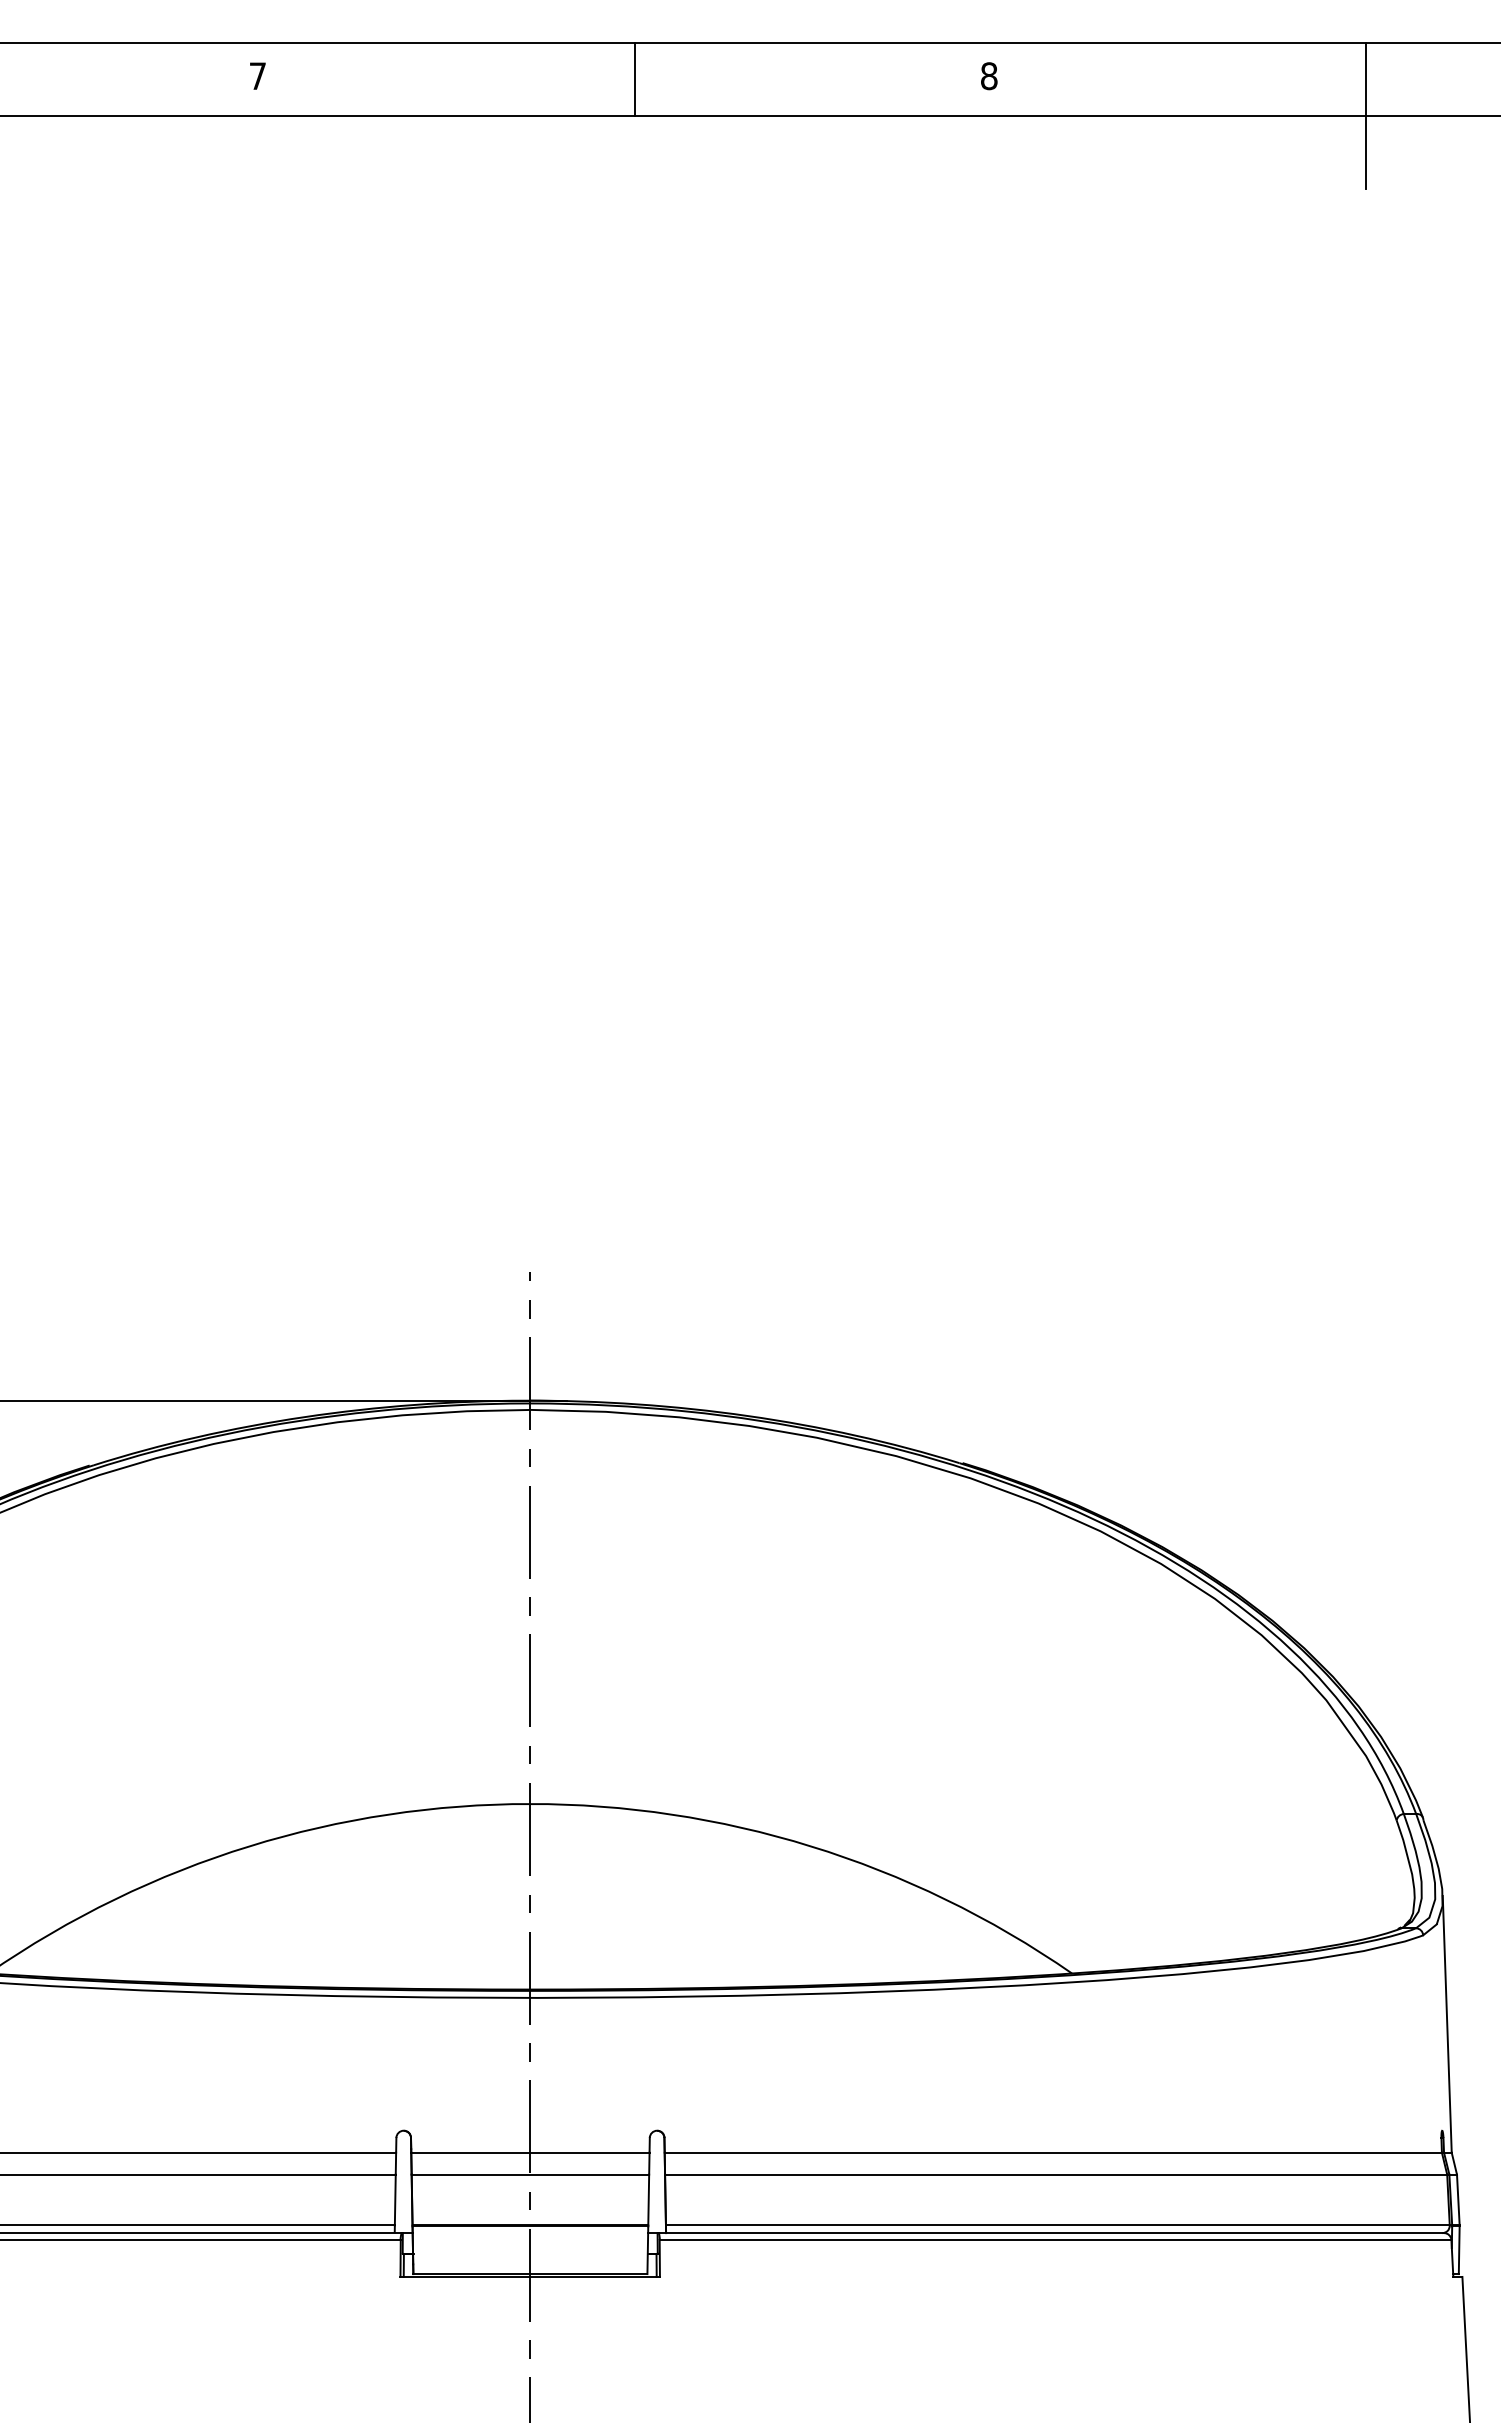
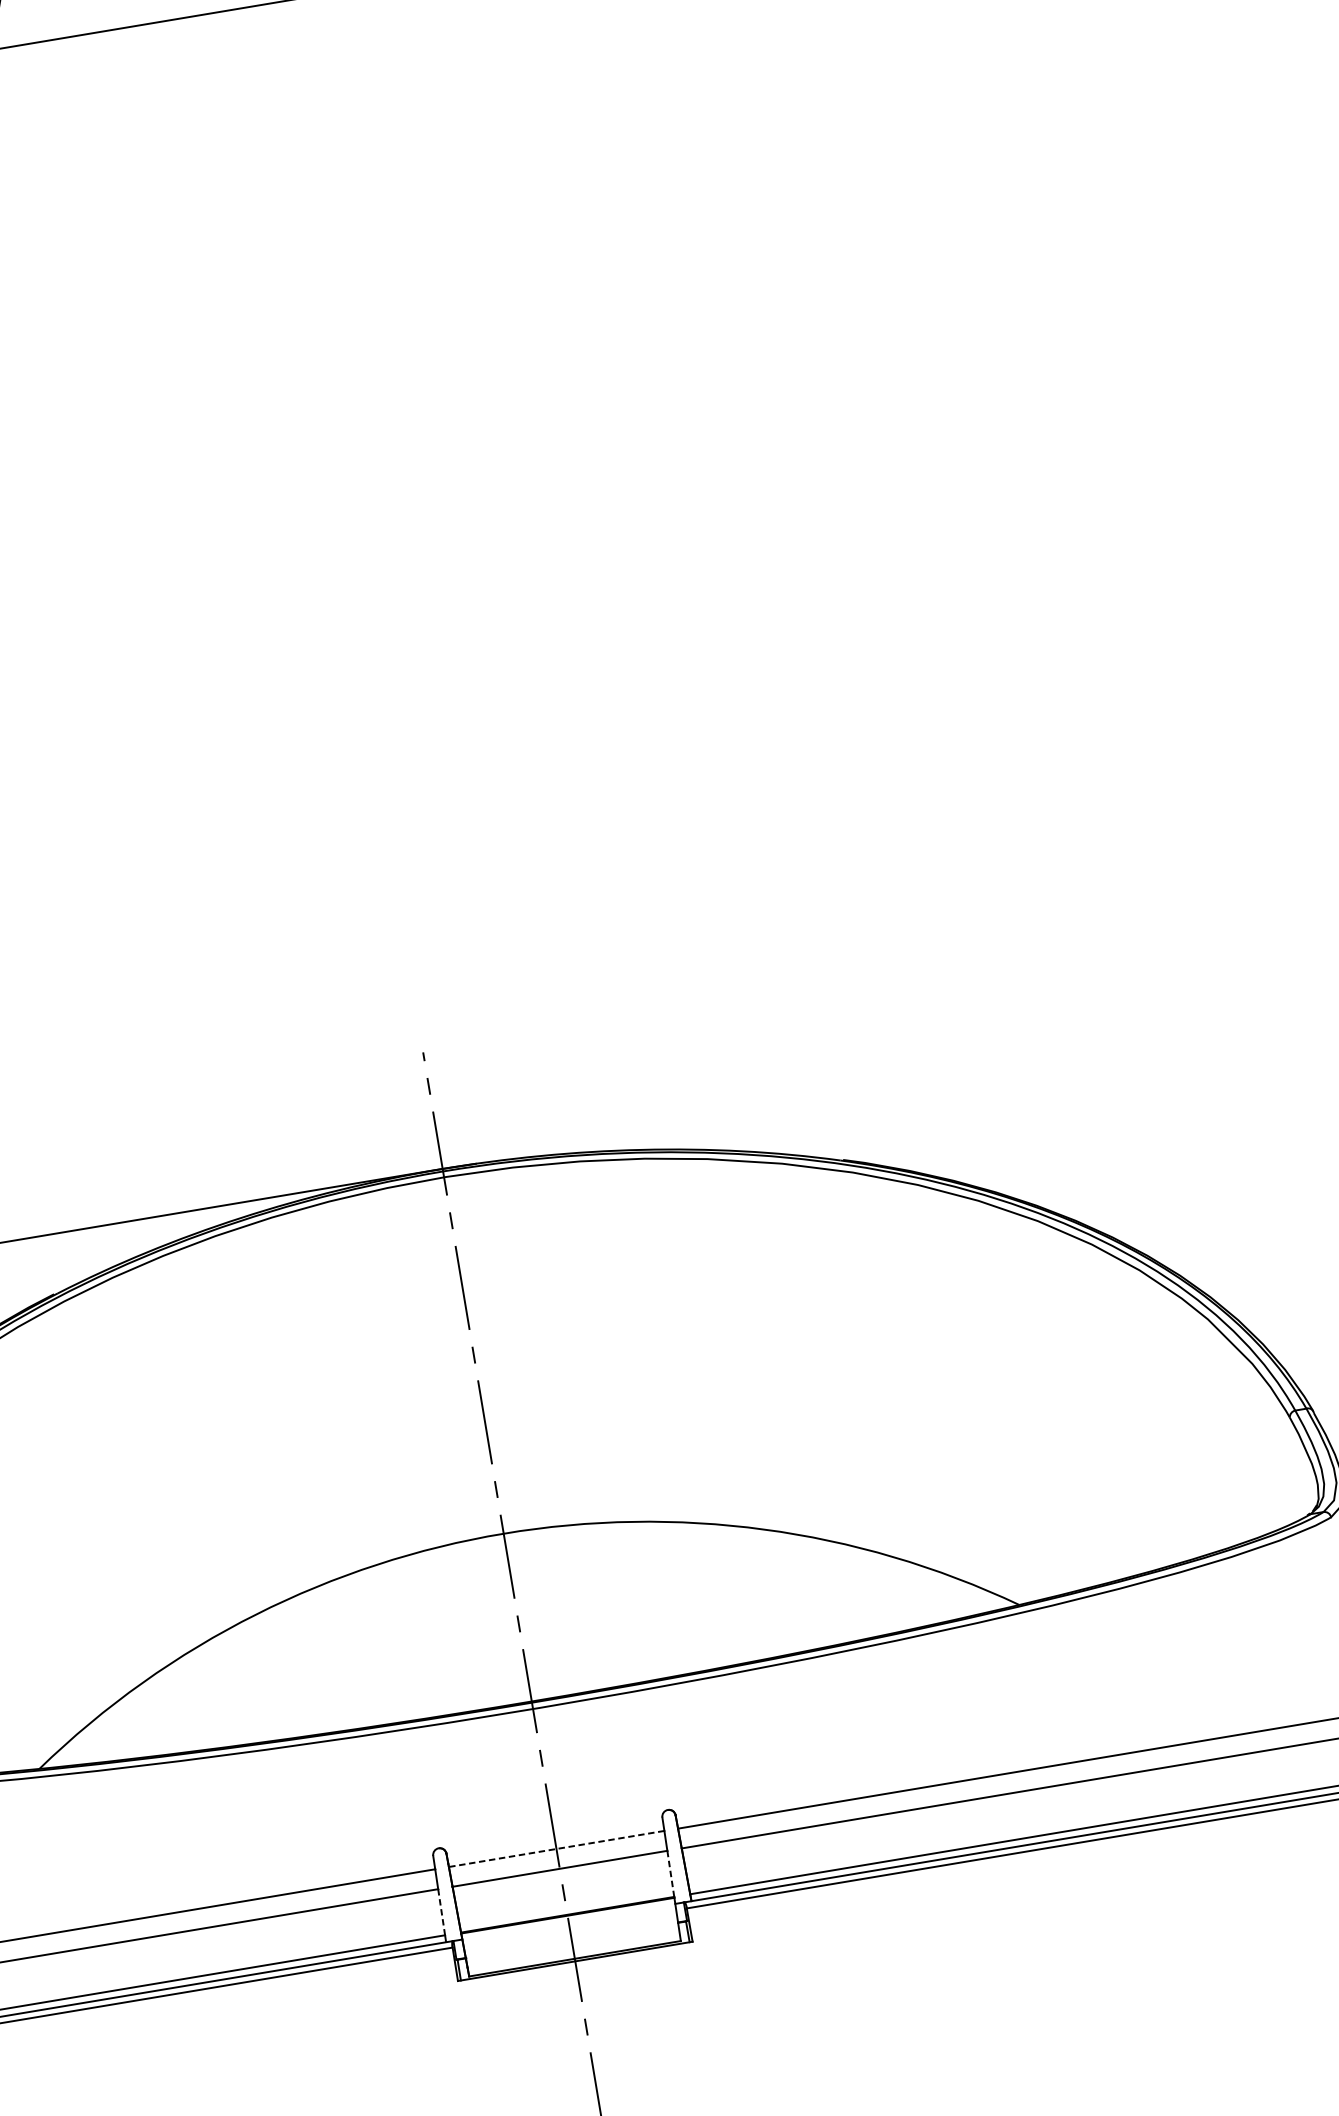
line: (529, 2152) -> (555, 1848), solid -> dashed
line: (395, 2200) -> (441, 1912), solid -> dashed
line: (648, 2200) -> (670, 1874), solid -> dashed

